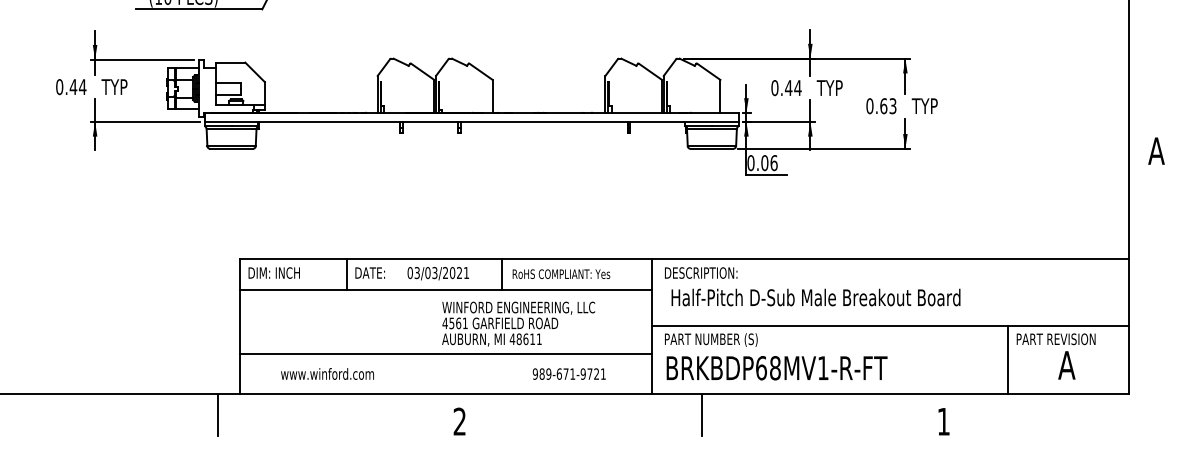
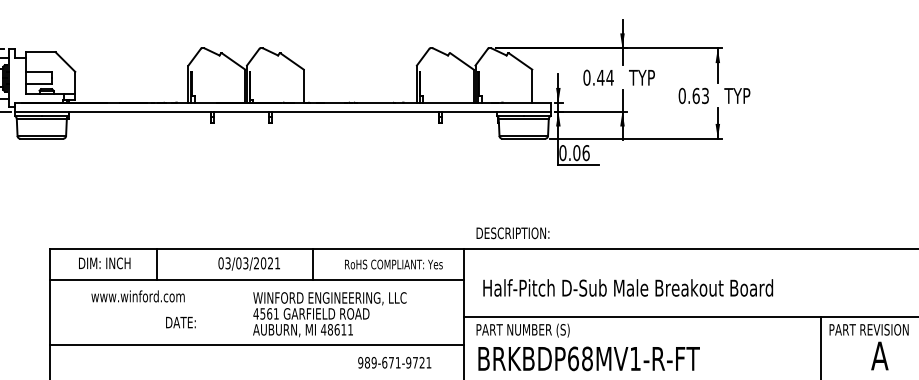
text: (273, 272) -> (103, 262), moved
text: (369, 272) -> (180, 322), moved
text: (701, 272) -> (513, 232), moved
text: (561, 273) -> (393, 263), moved
text: (327, 373) -> (138, 295), moved
text: (568, 373) -> (393, 362), moved

